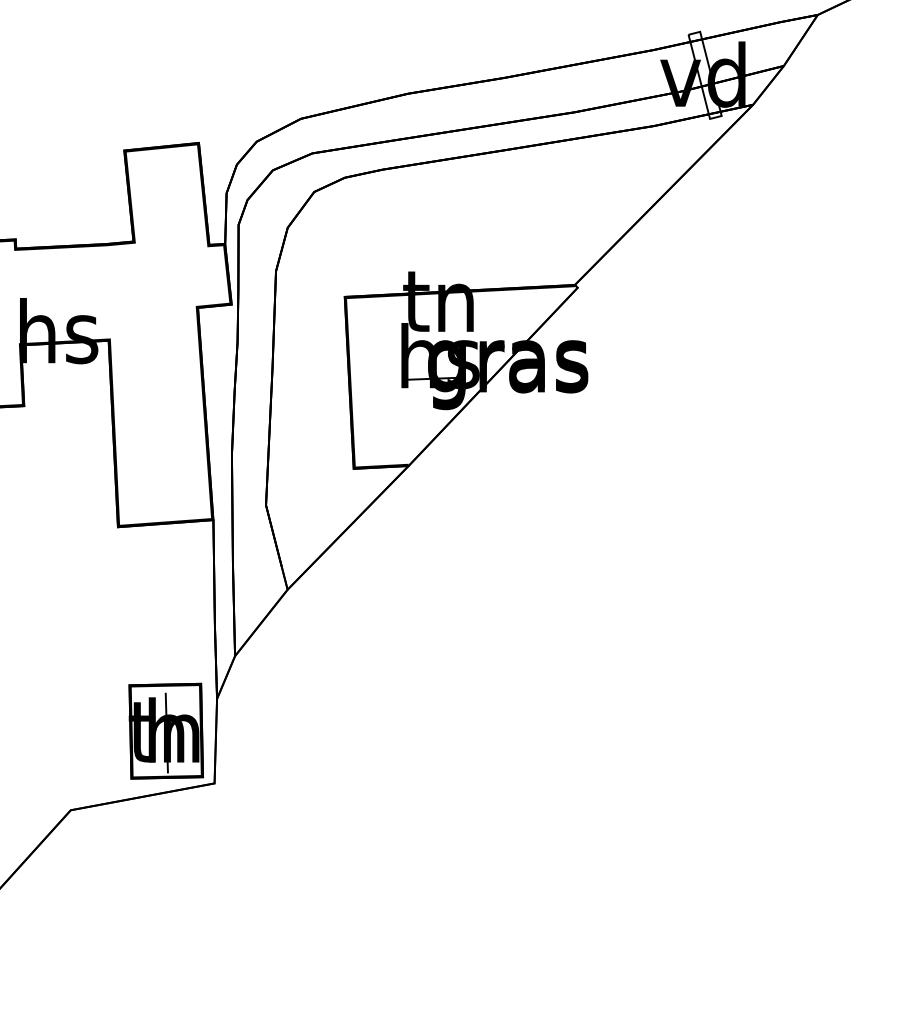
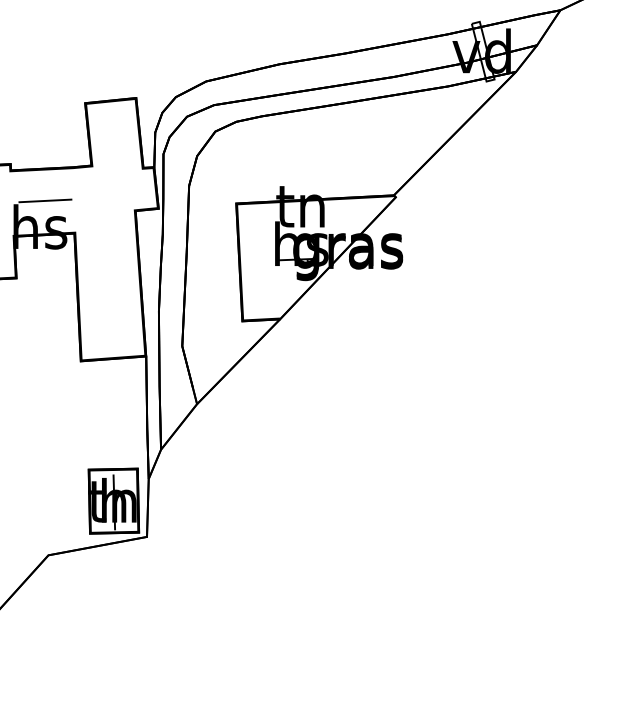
line: (66, 292) -> (45, 200), added

